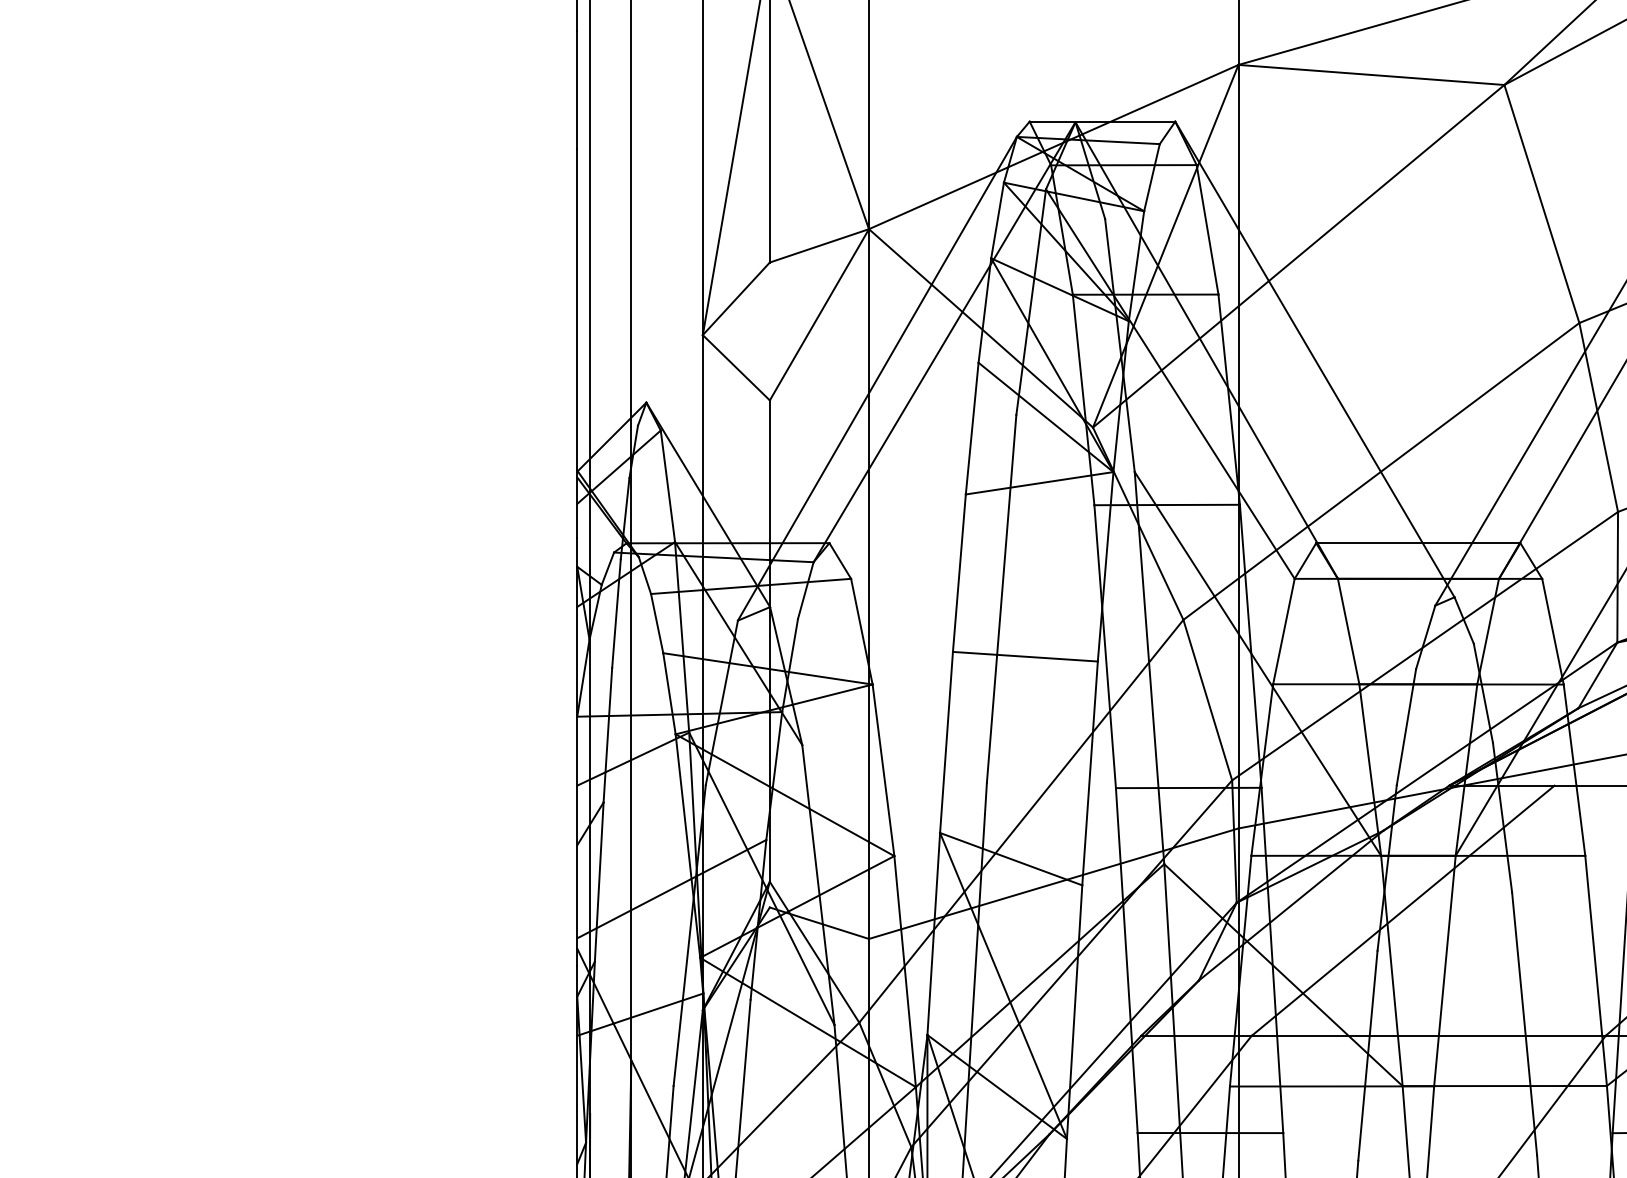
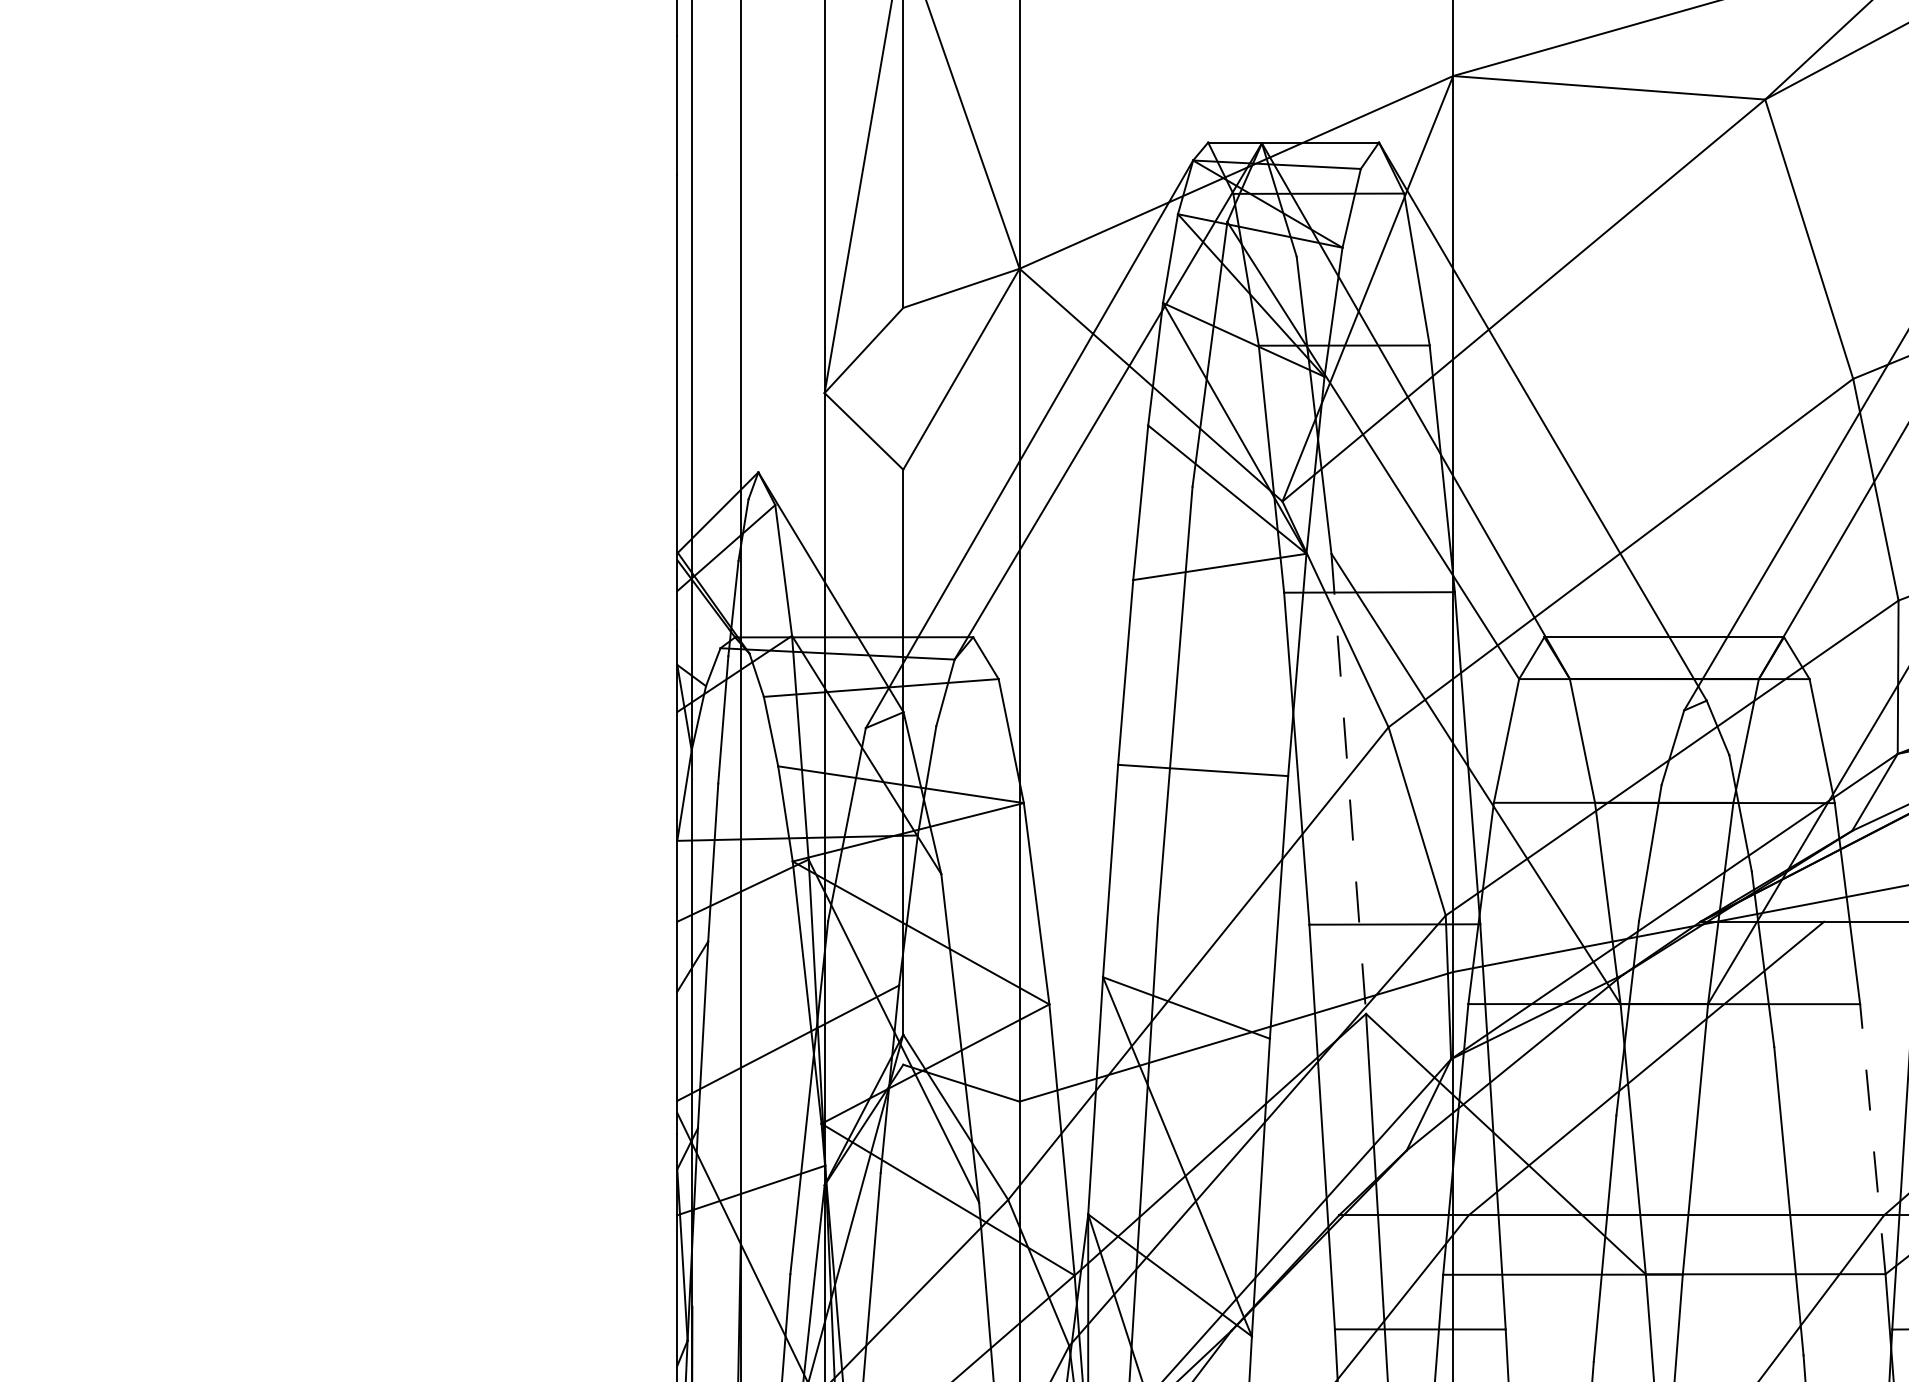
line: (1149, 667) -> (1348, 783), solid -> dashed
line: (1595, 971) -> (1872, 1139), solid -> dashed

